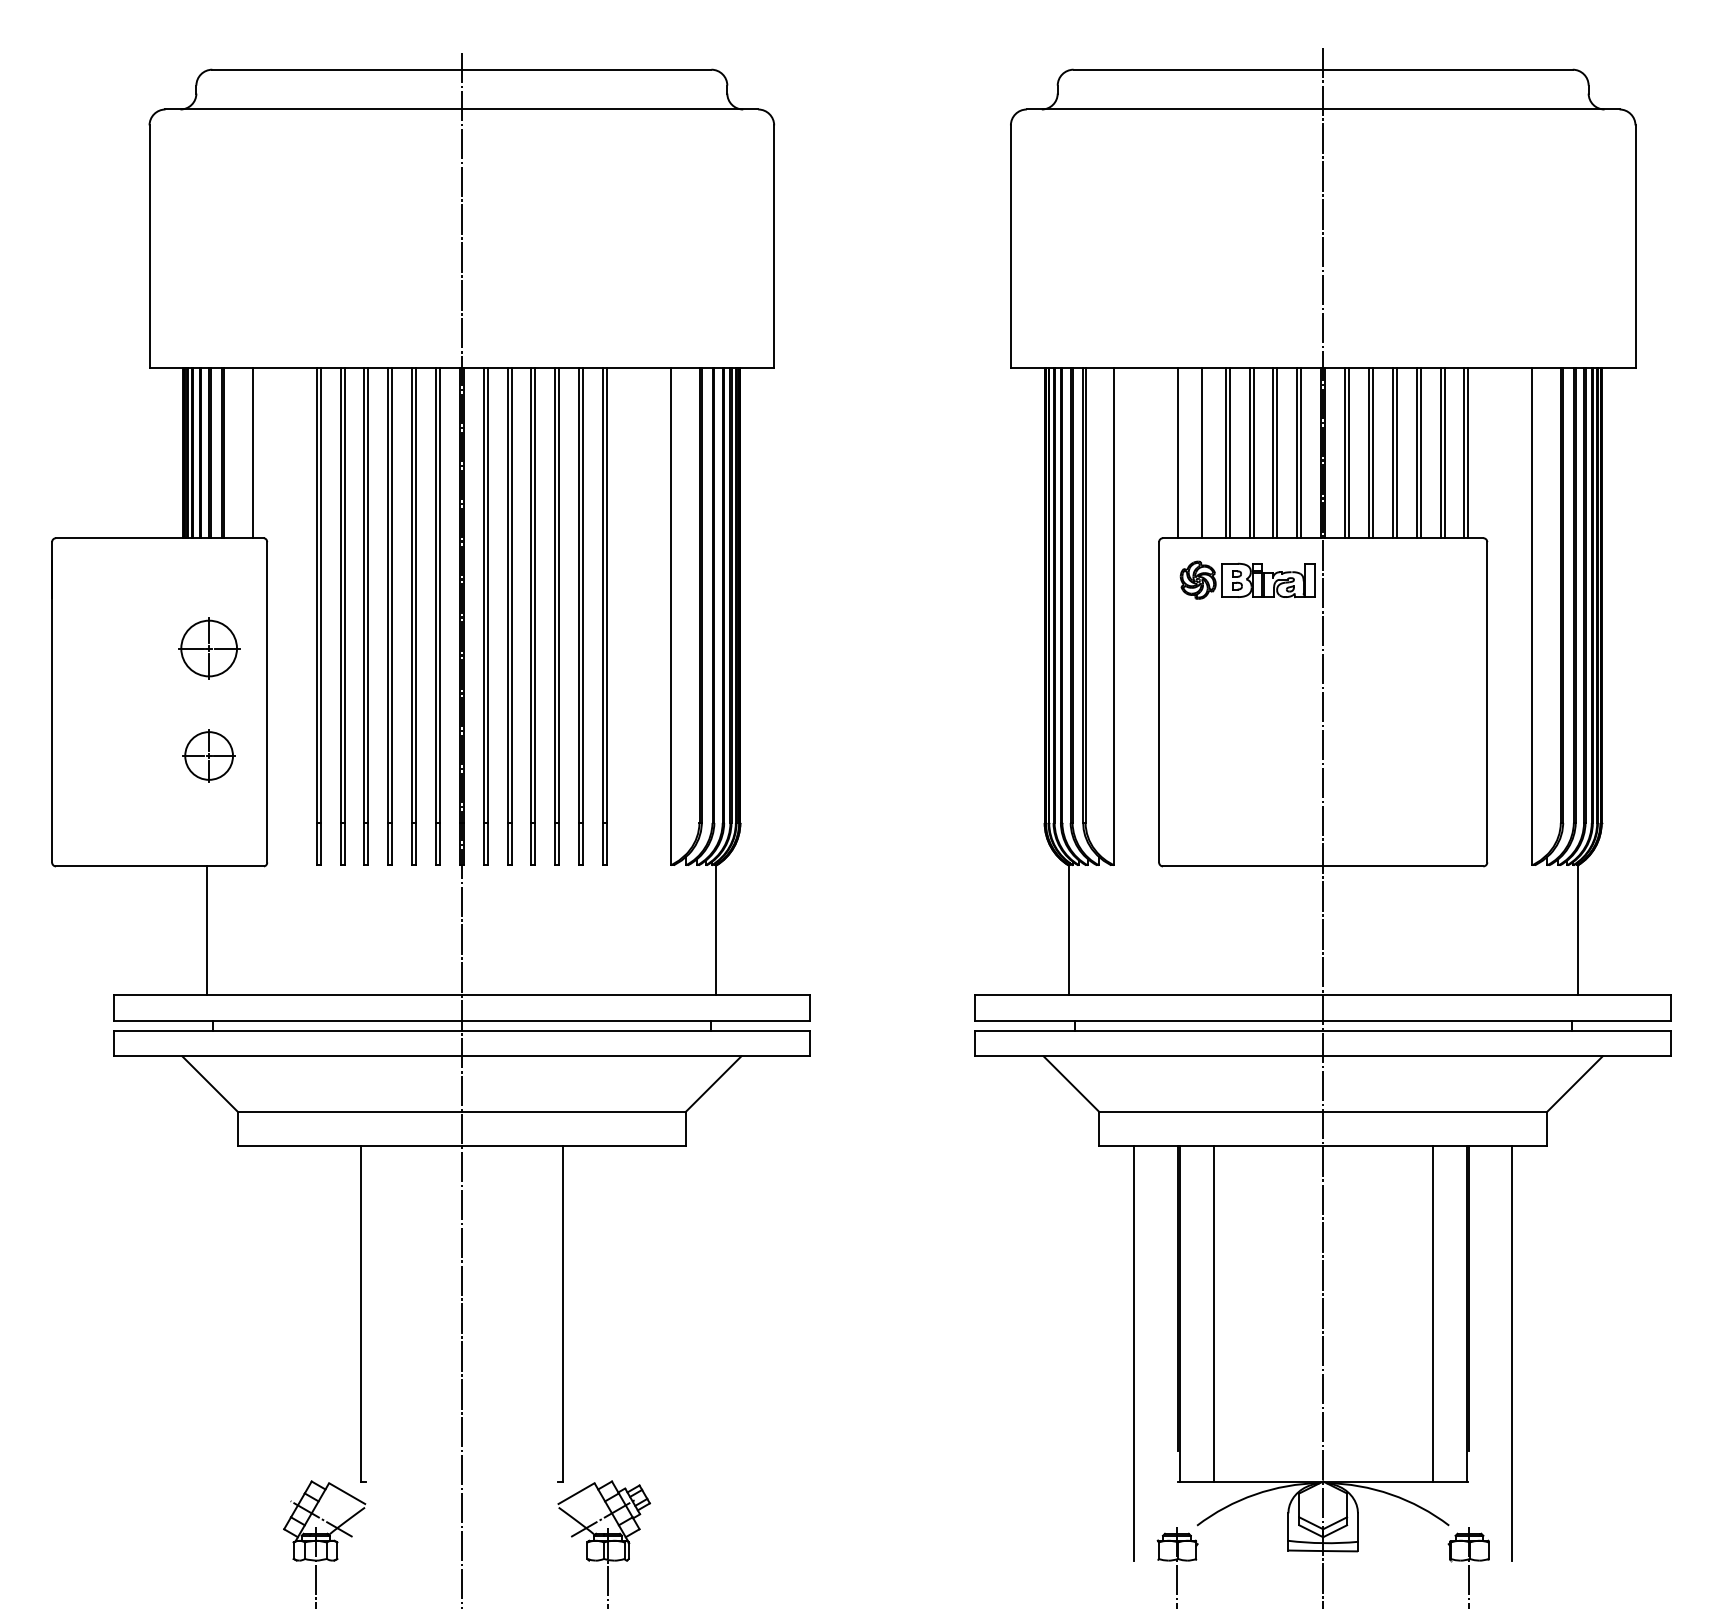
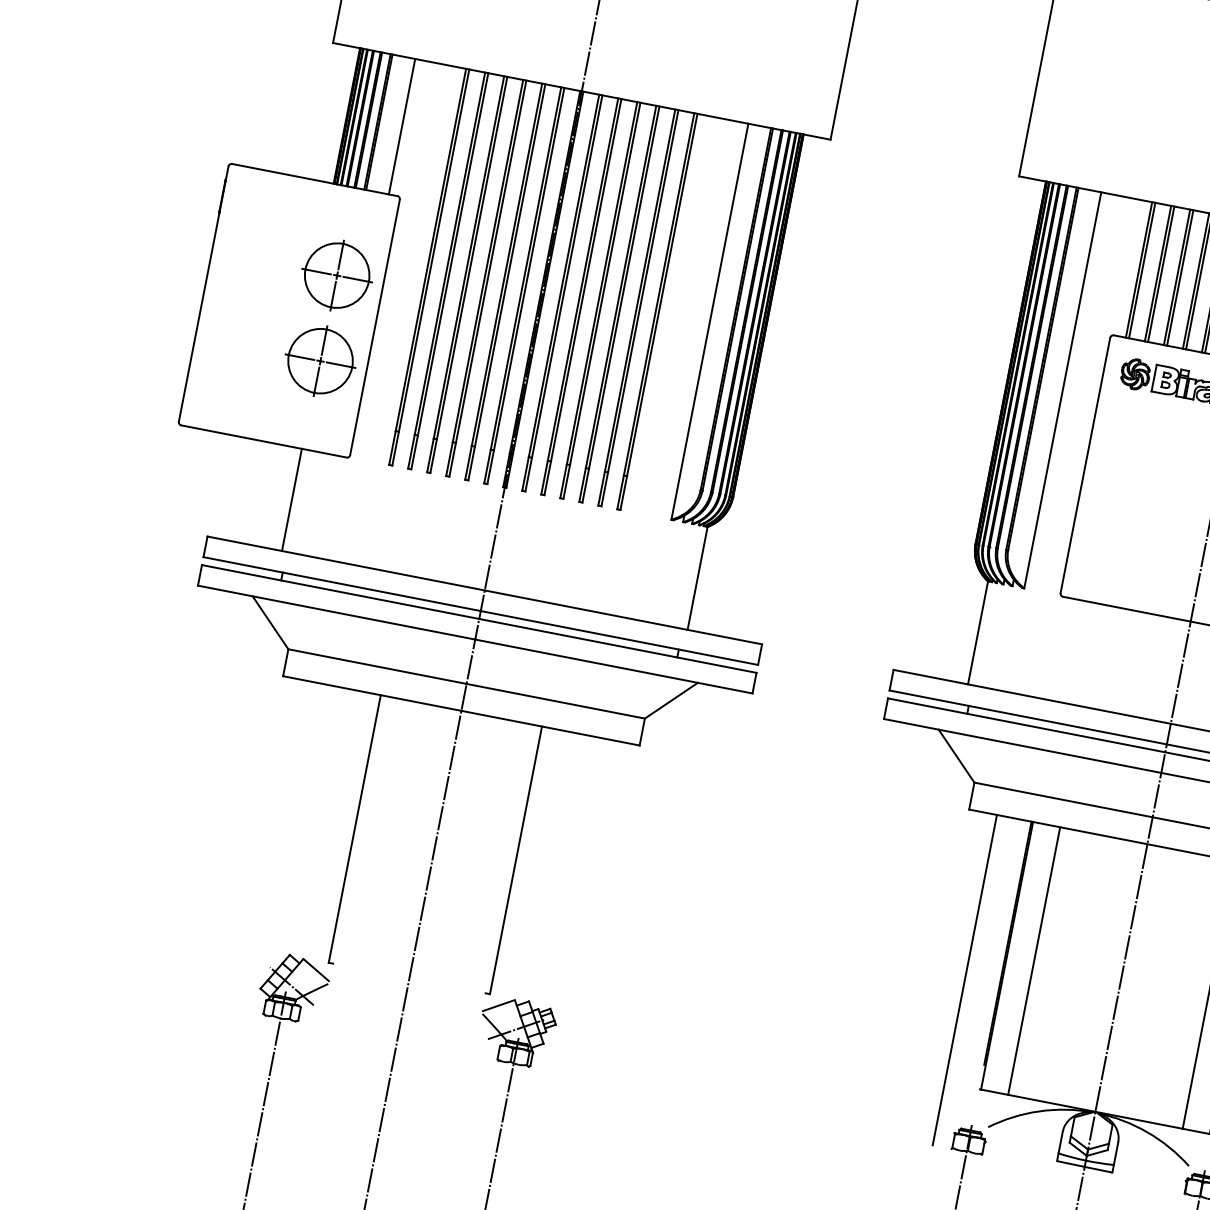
line: (1181, 453) -> (1141, 270), added
line: (1205, 453) -> (1160, 274), added
part: (208, 648) -> (336, 275), size x1.43
part: (208, 755) -> (320, 360), size x1.67

